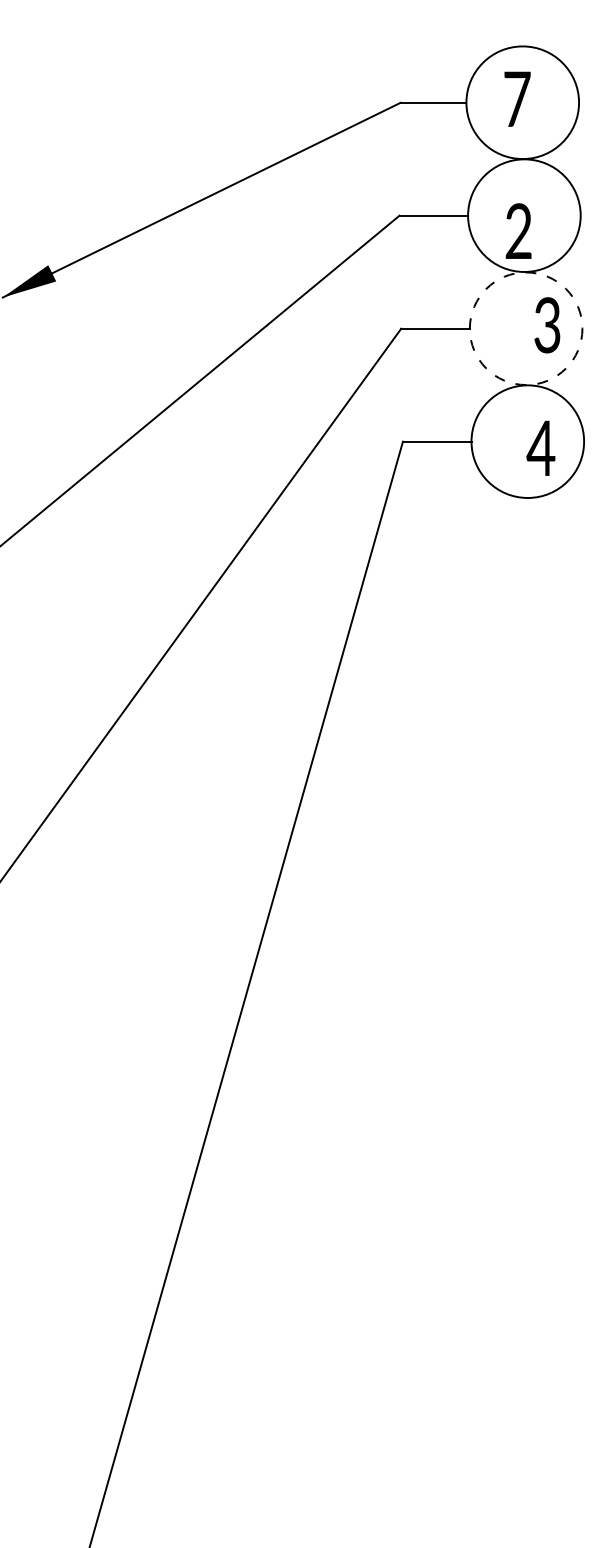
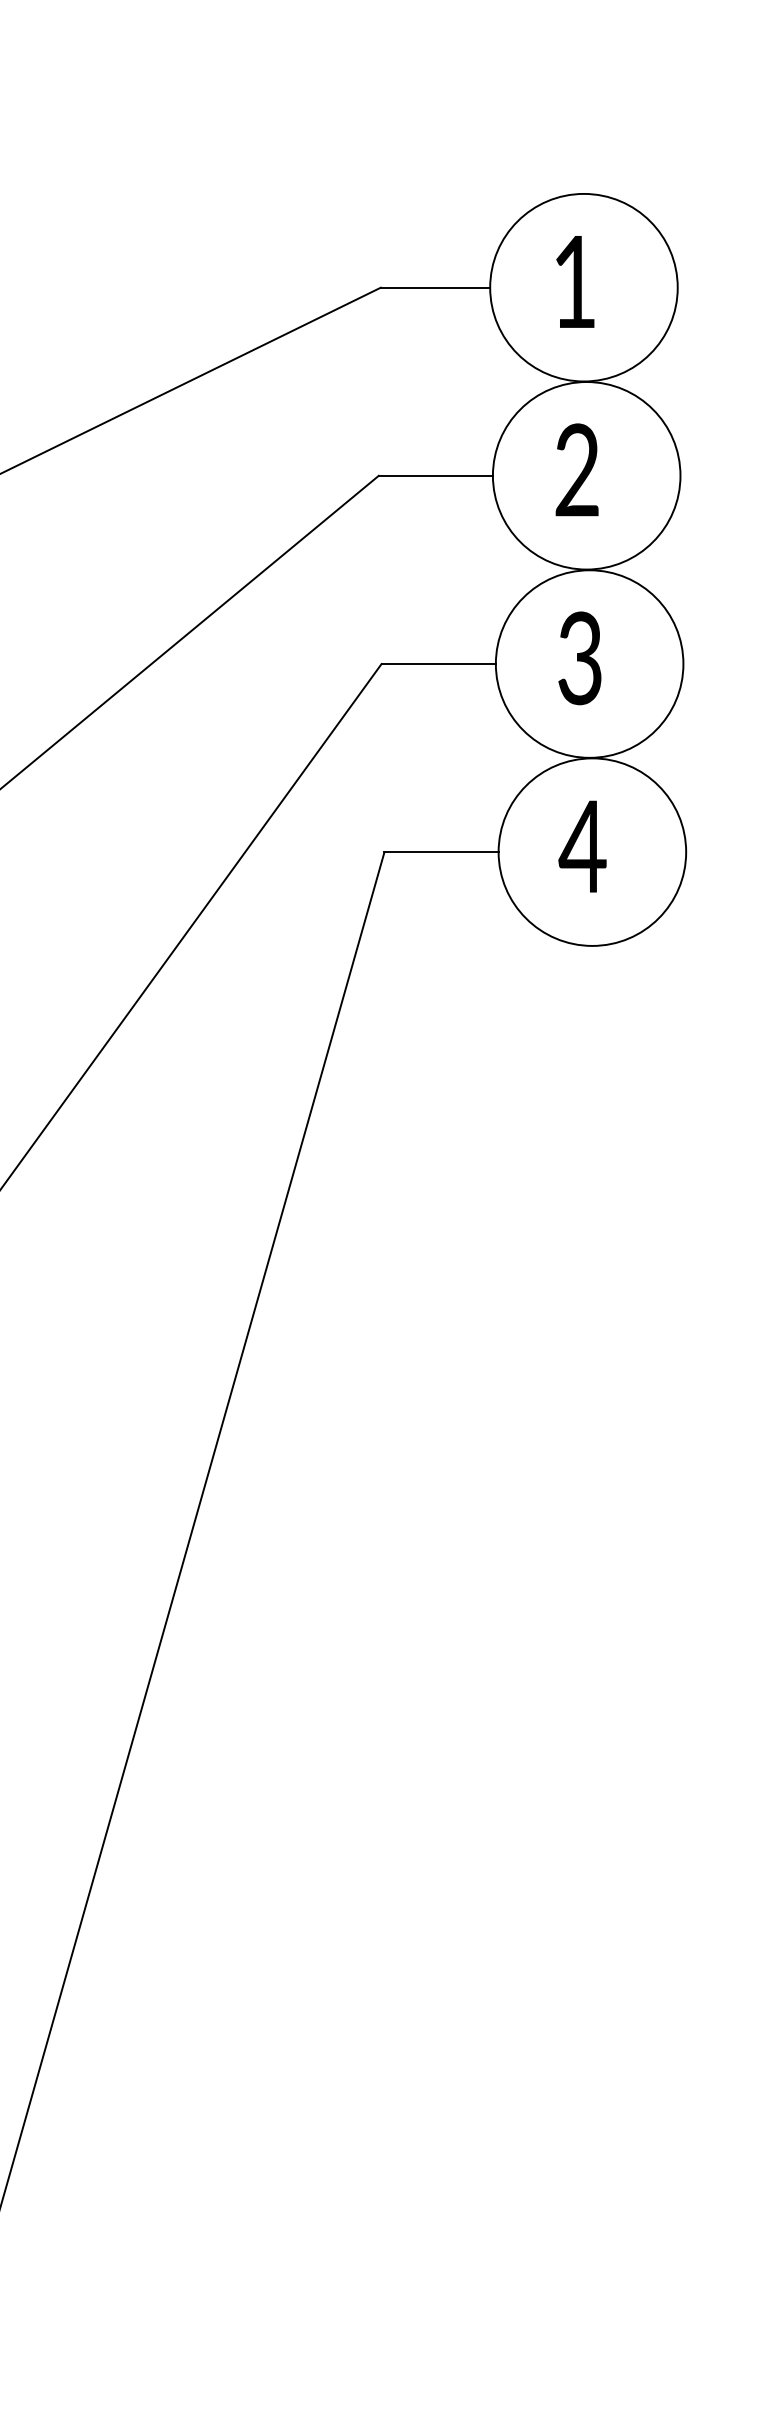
text: (517, 98) -> (575, 280), 7 -> 1
text: (518, 230) -> (576, 468), moved
text: (547, 325) -> (580, 658), moved
circle: (525, 328) -> (588, 663), dashed -> solid
text: (540, 447) -> (581, 845), moved

